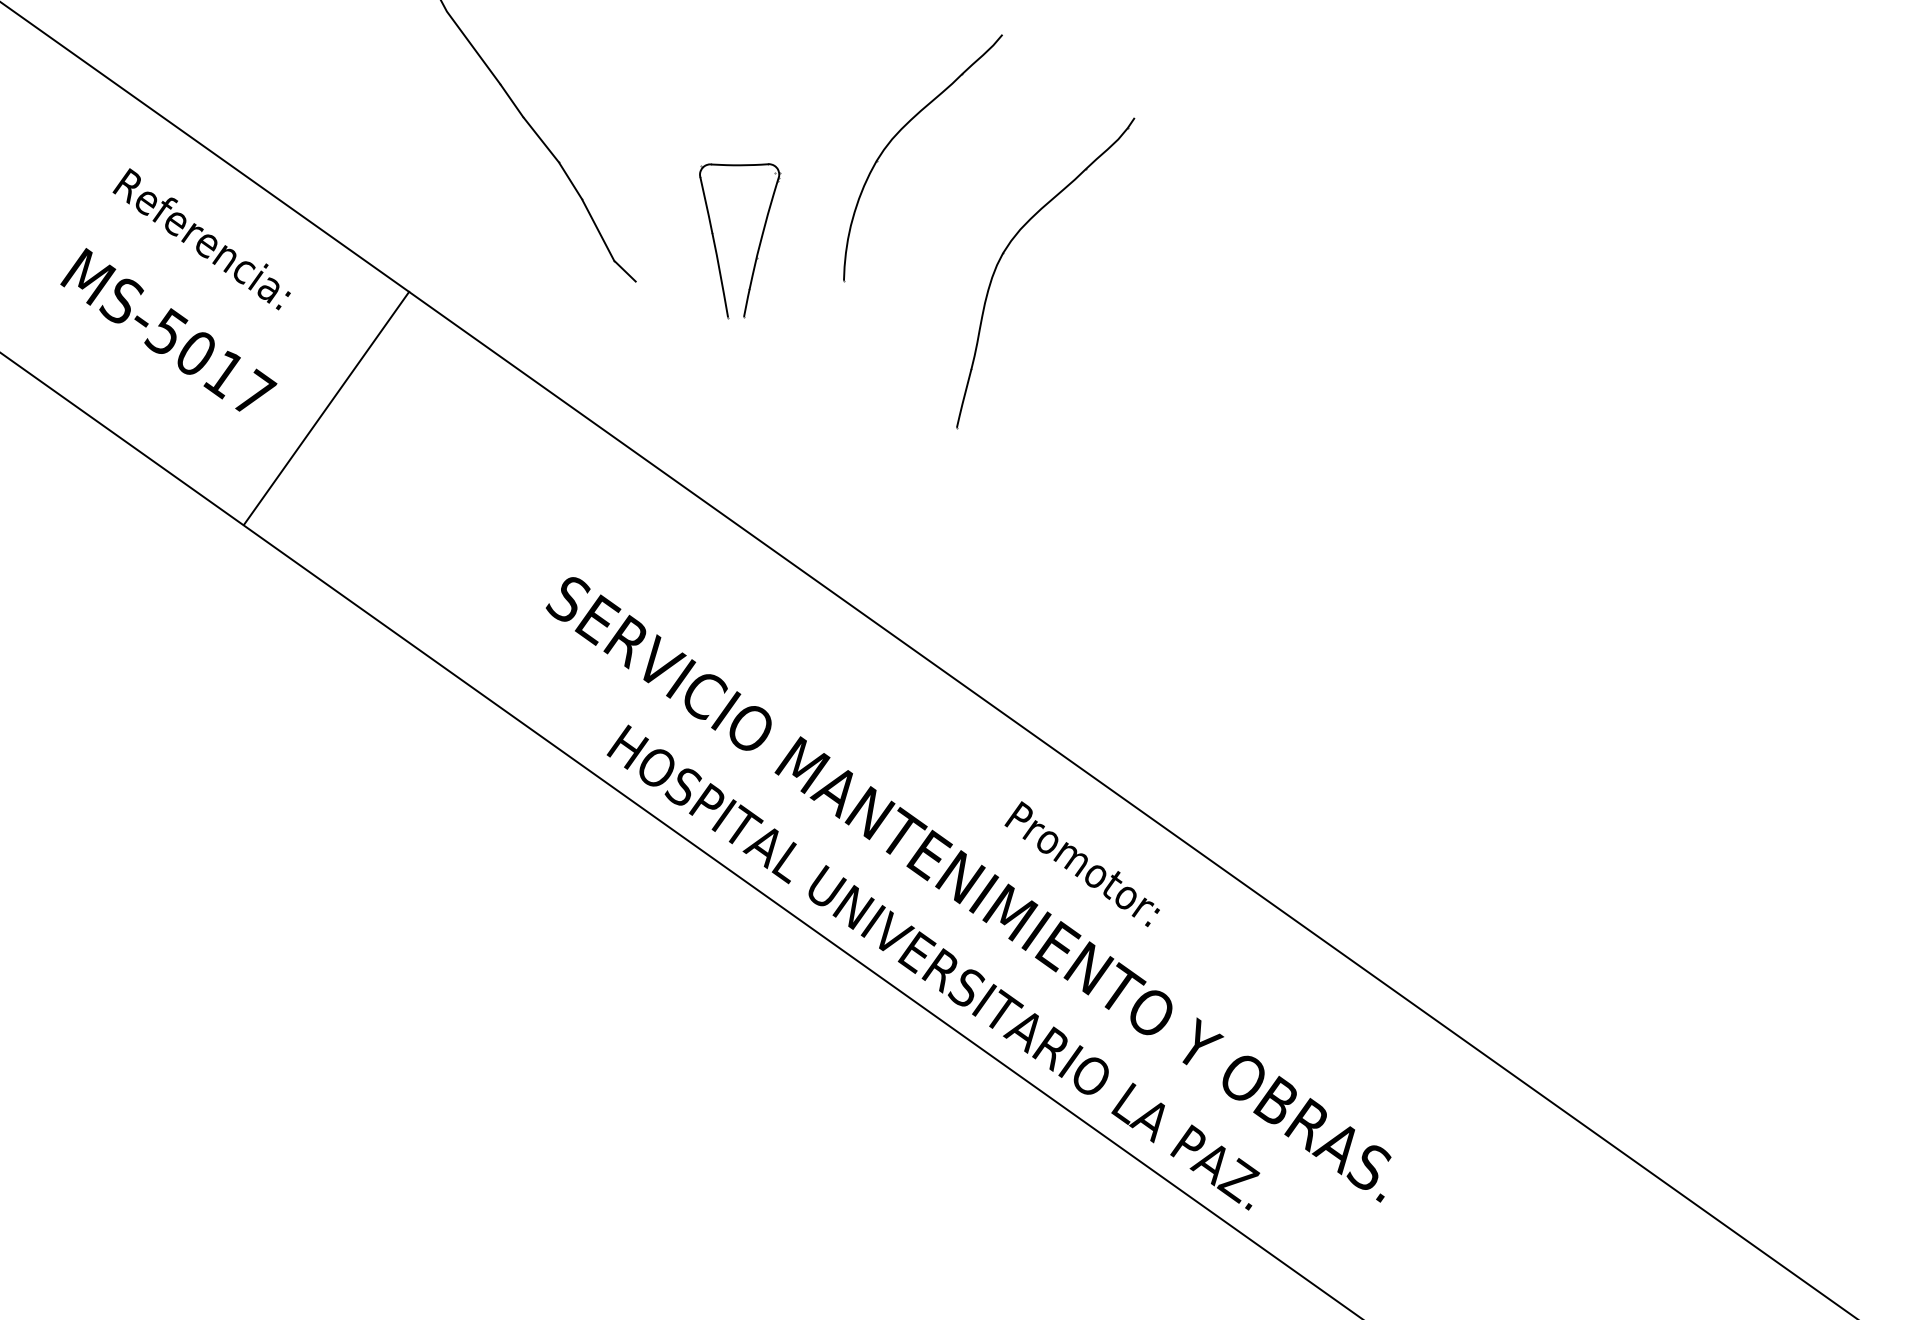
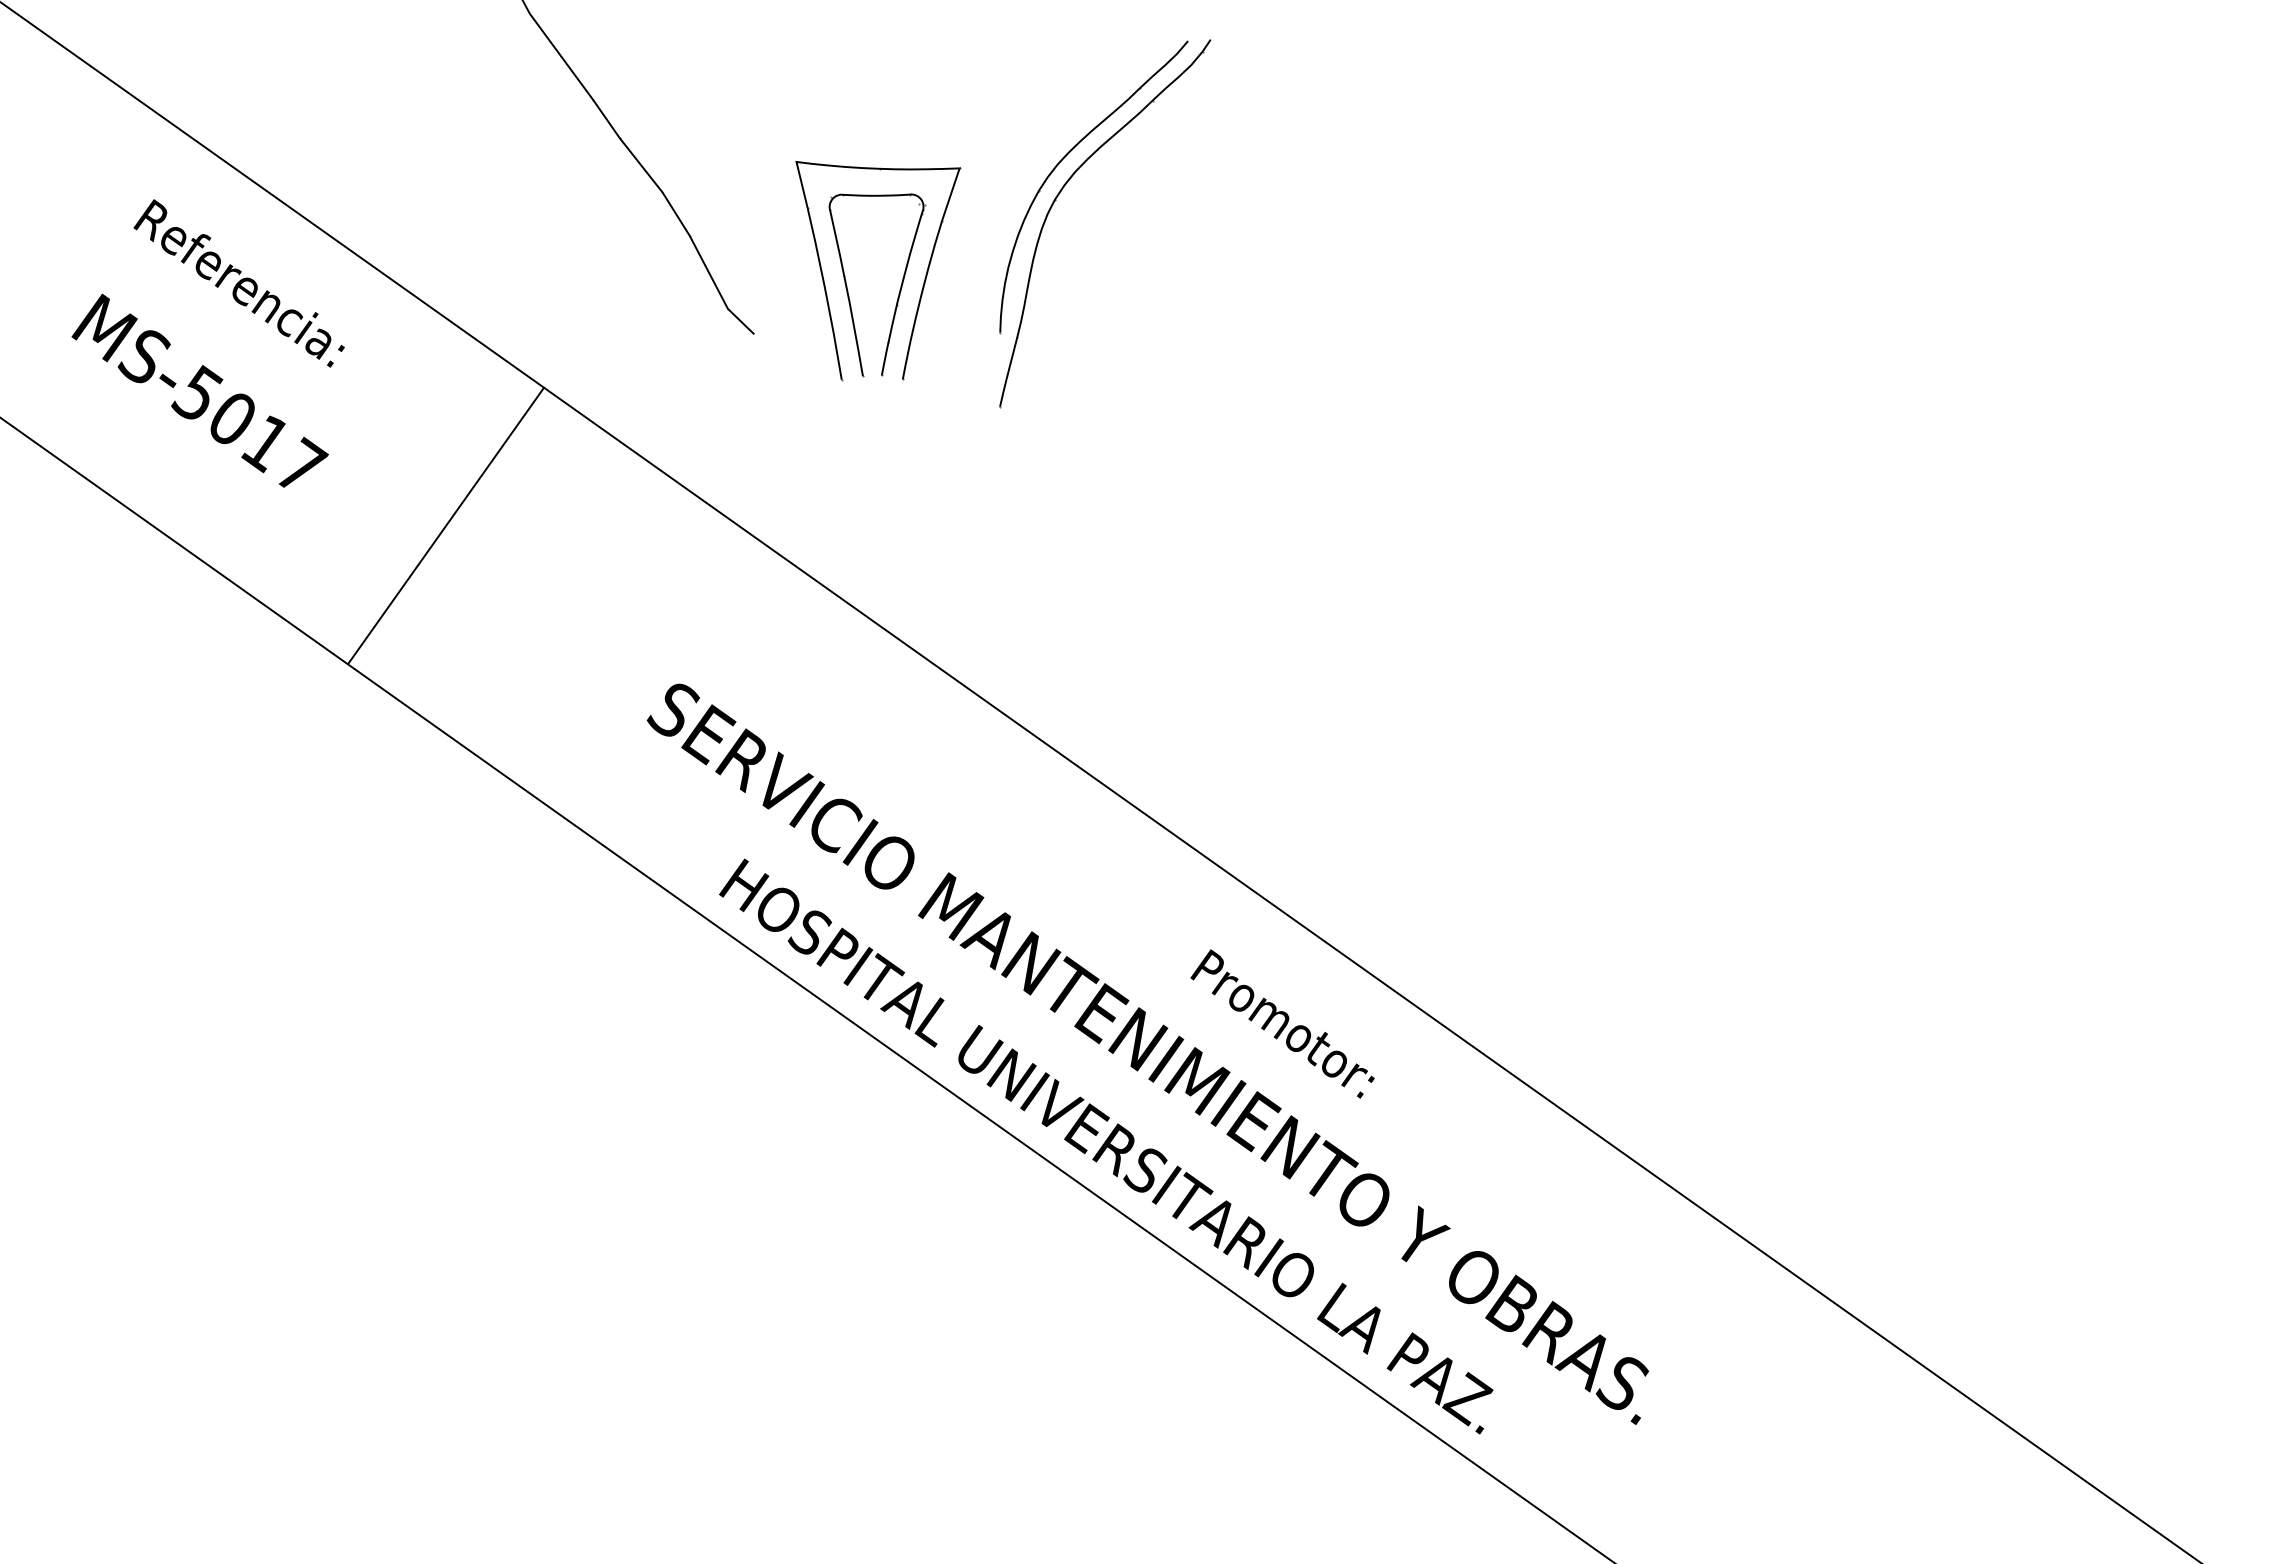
part: (779, 238) -> (923, 282), added
part: (1007, 247) -> (1060, 193), moved
line: (326, 408) -> (446, 525), moved

